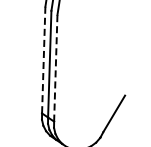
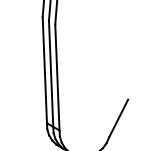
line: (43, 60) -> (44, 70), dashed -> solid
line: (55, 67) -> (57, 76), dashed -> solid

